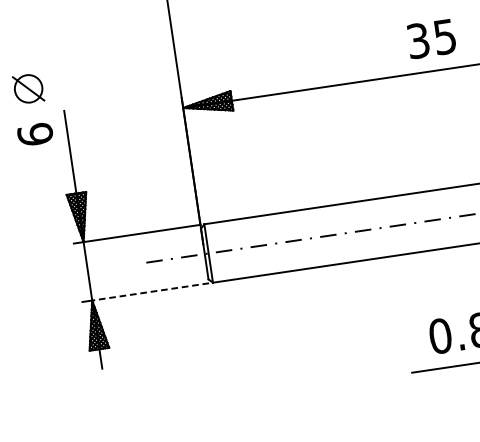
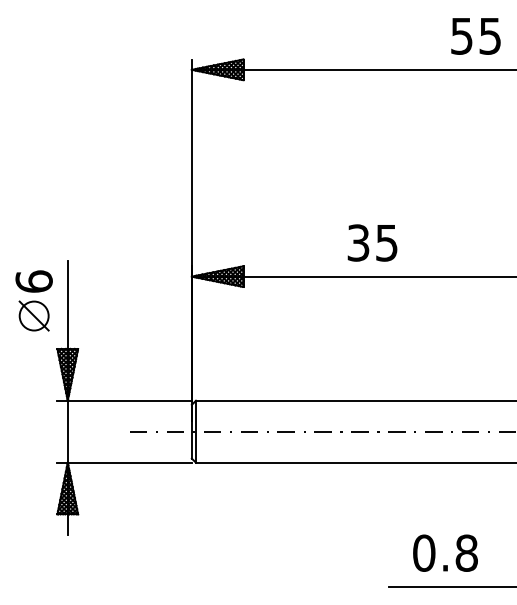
text: (431, 38) -> (372, 242), moved
part: (27, 88) -> (33, 315), moved
line: (150, 291) -> (129, 462), dashed -> solid

